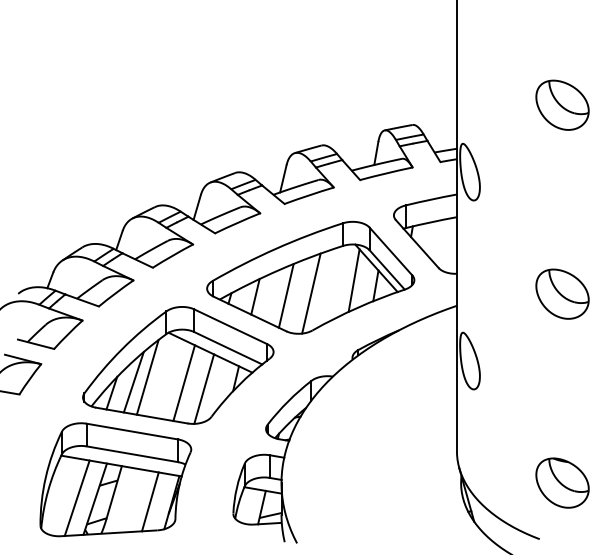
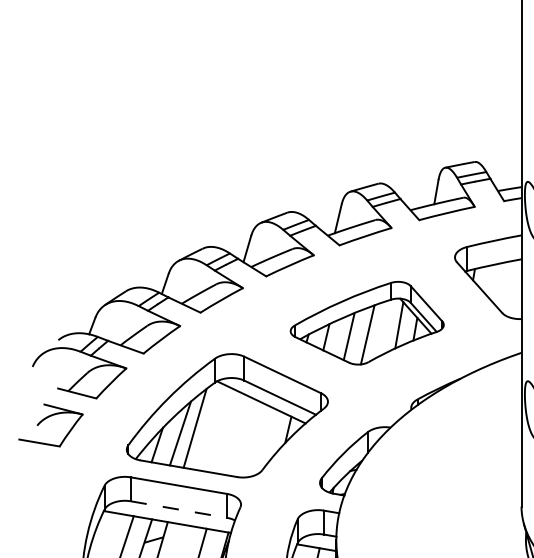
part: (310, 277) -> (366, 322), size x0.7
line: (183, 383) -> (232, 434), removed
line: (204, 388) -> (255, 440), removed
line: (132, 454) -> (179, 509), solid -> dashed

